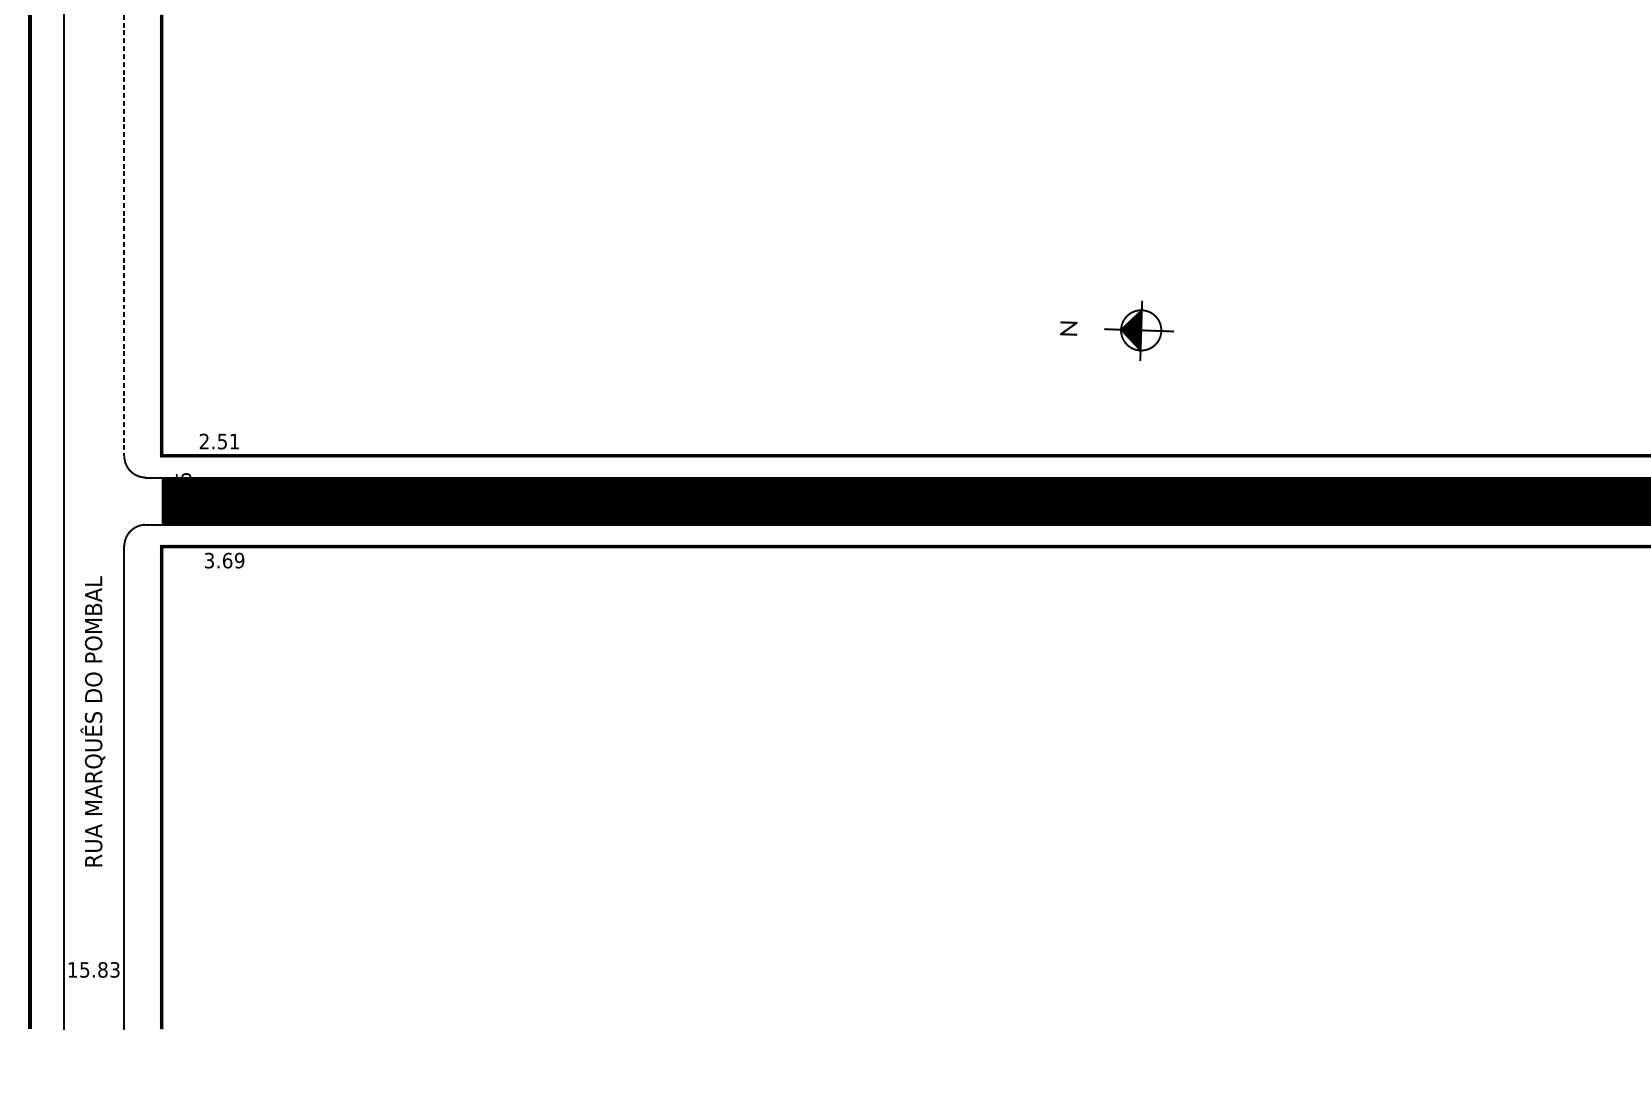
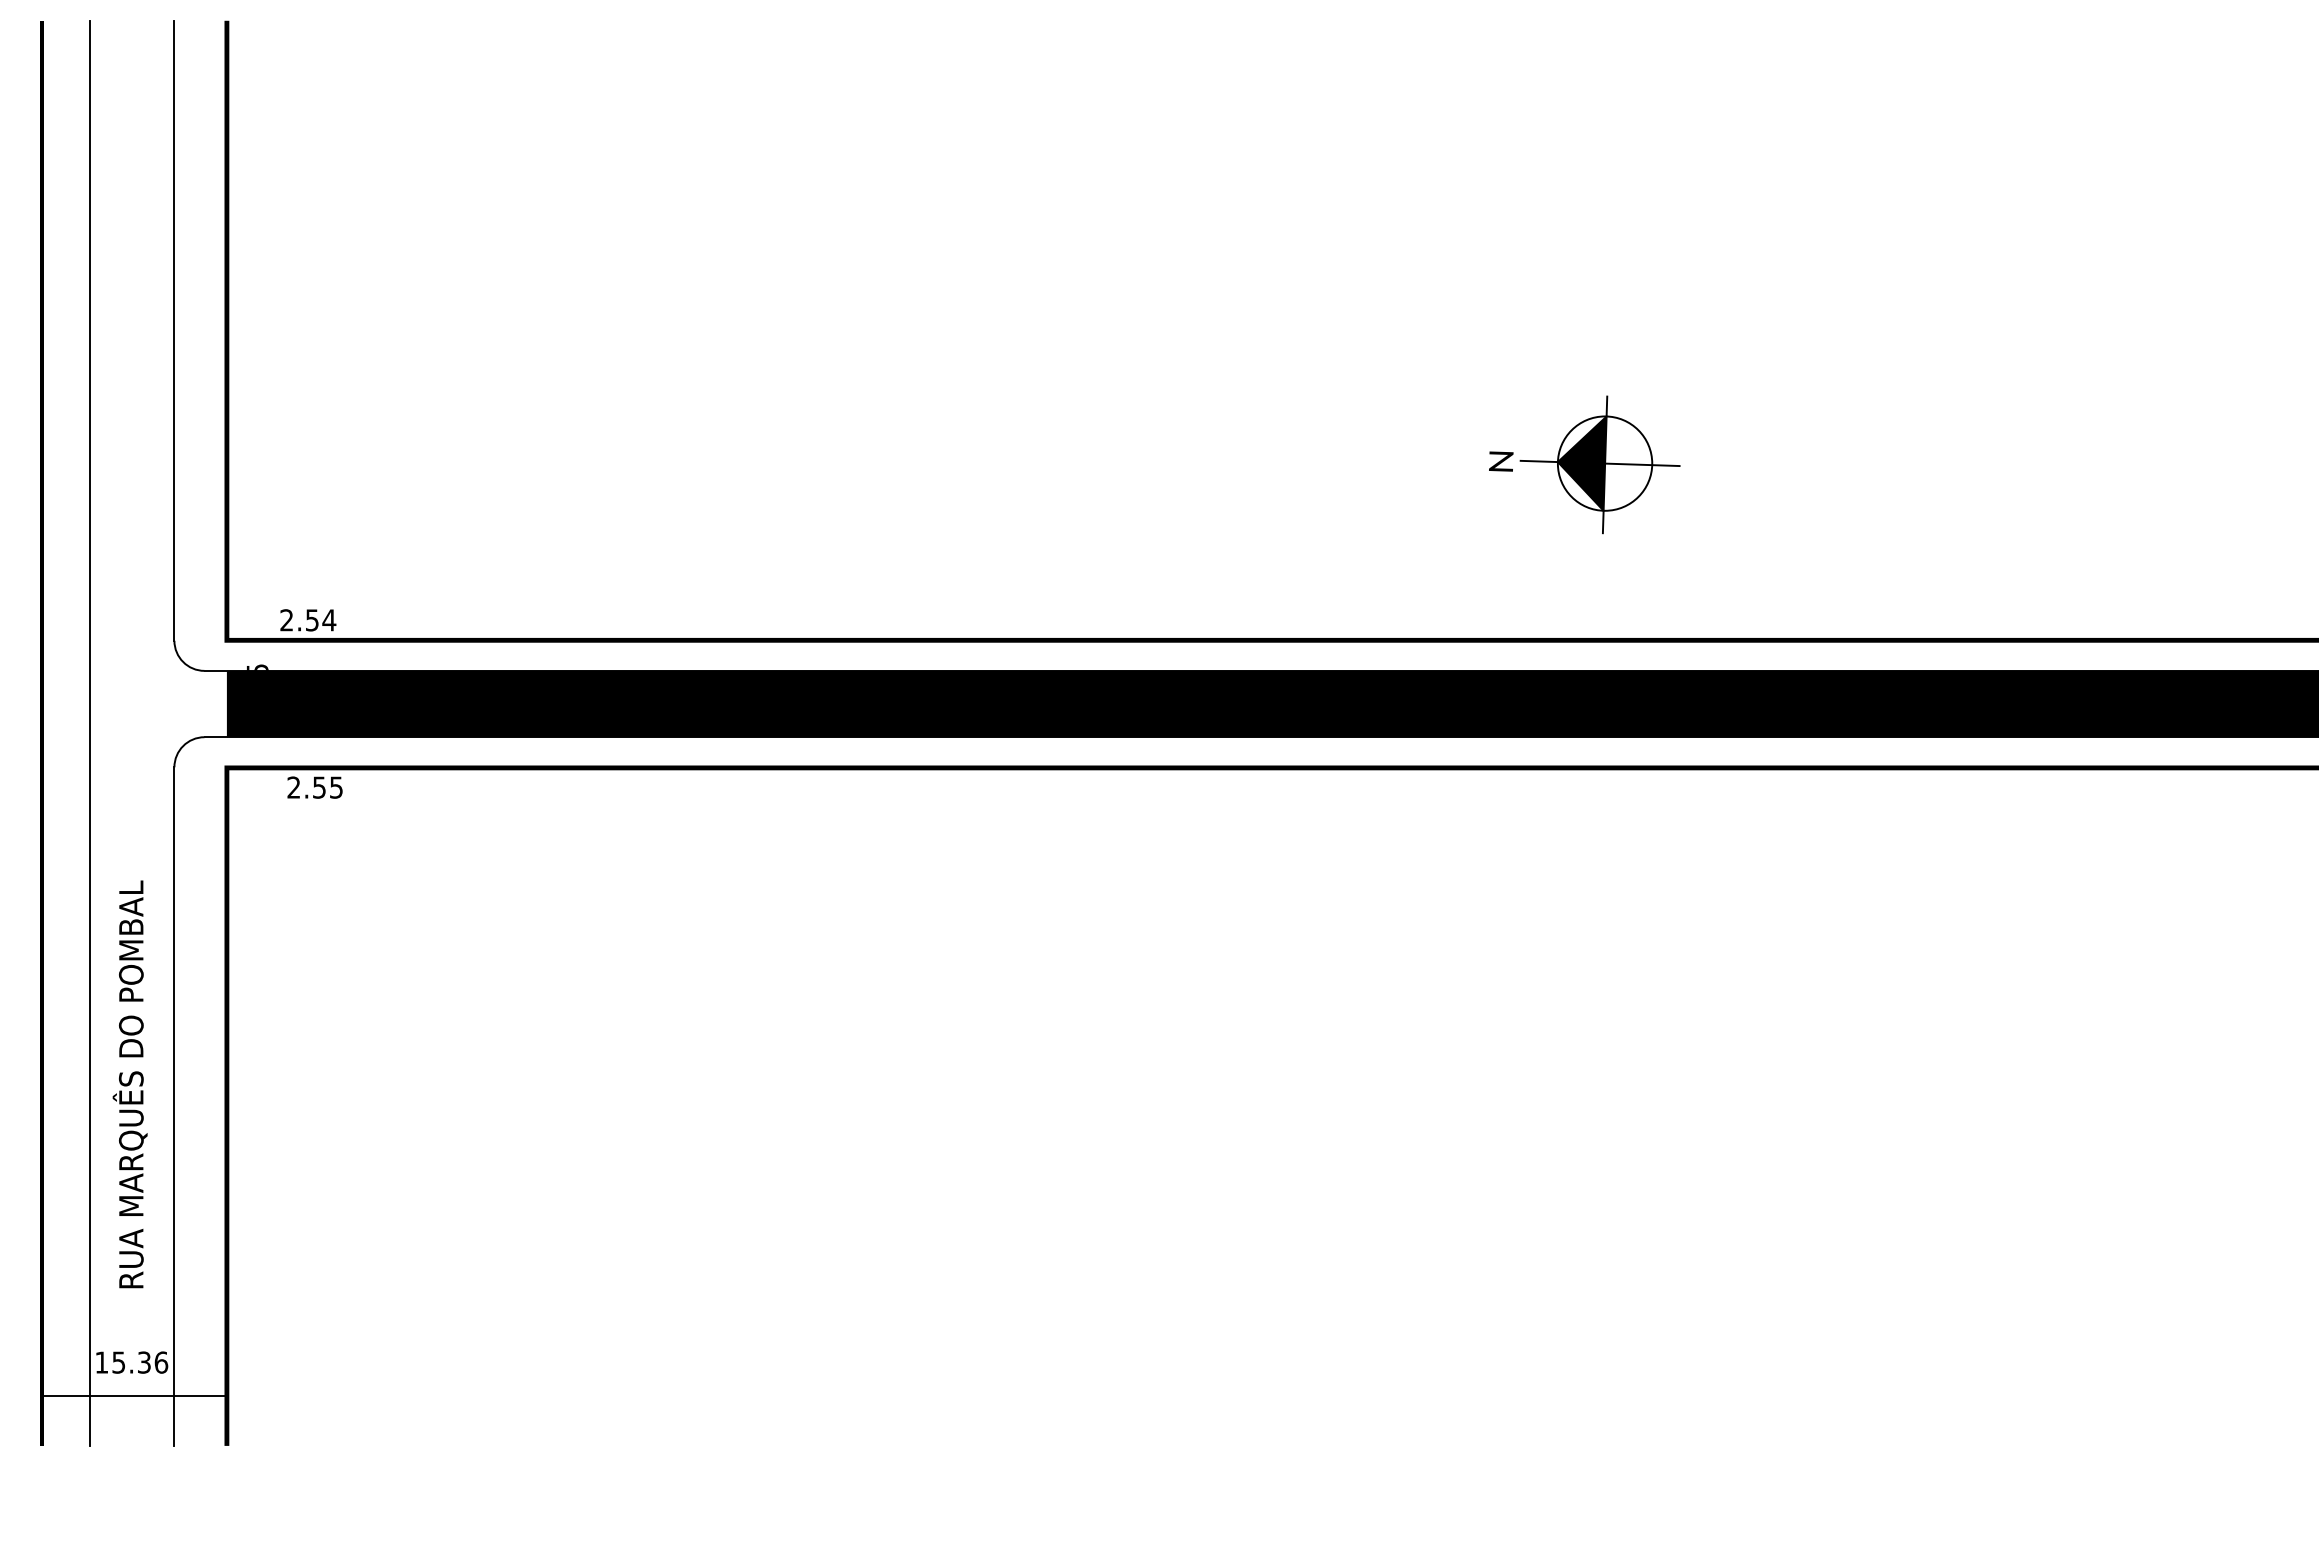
line: (124, 235) -> (174, 330), dashed -> solid
part: (1138, 330) -> (1599, 464), size x1.67
text: (234, 441) -> (329, 620), 2.51 -> 2.54
text: (224, 560) -> (315, 787), 3.69 -> 2.55
text: (92, 721) -> (129, 1084), moved
text: (108, 969) -> (152, 1362), 15.83 -> 15.36
line: (95, 994) -> (134, 1396), added

